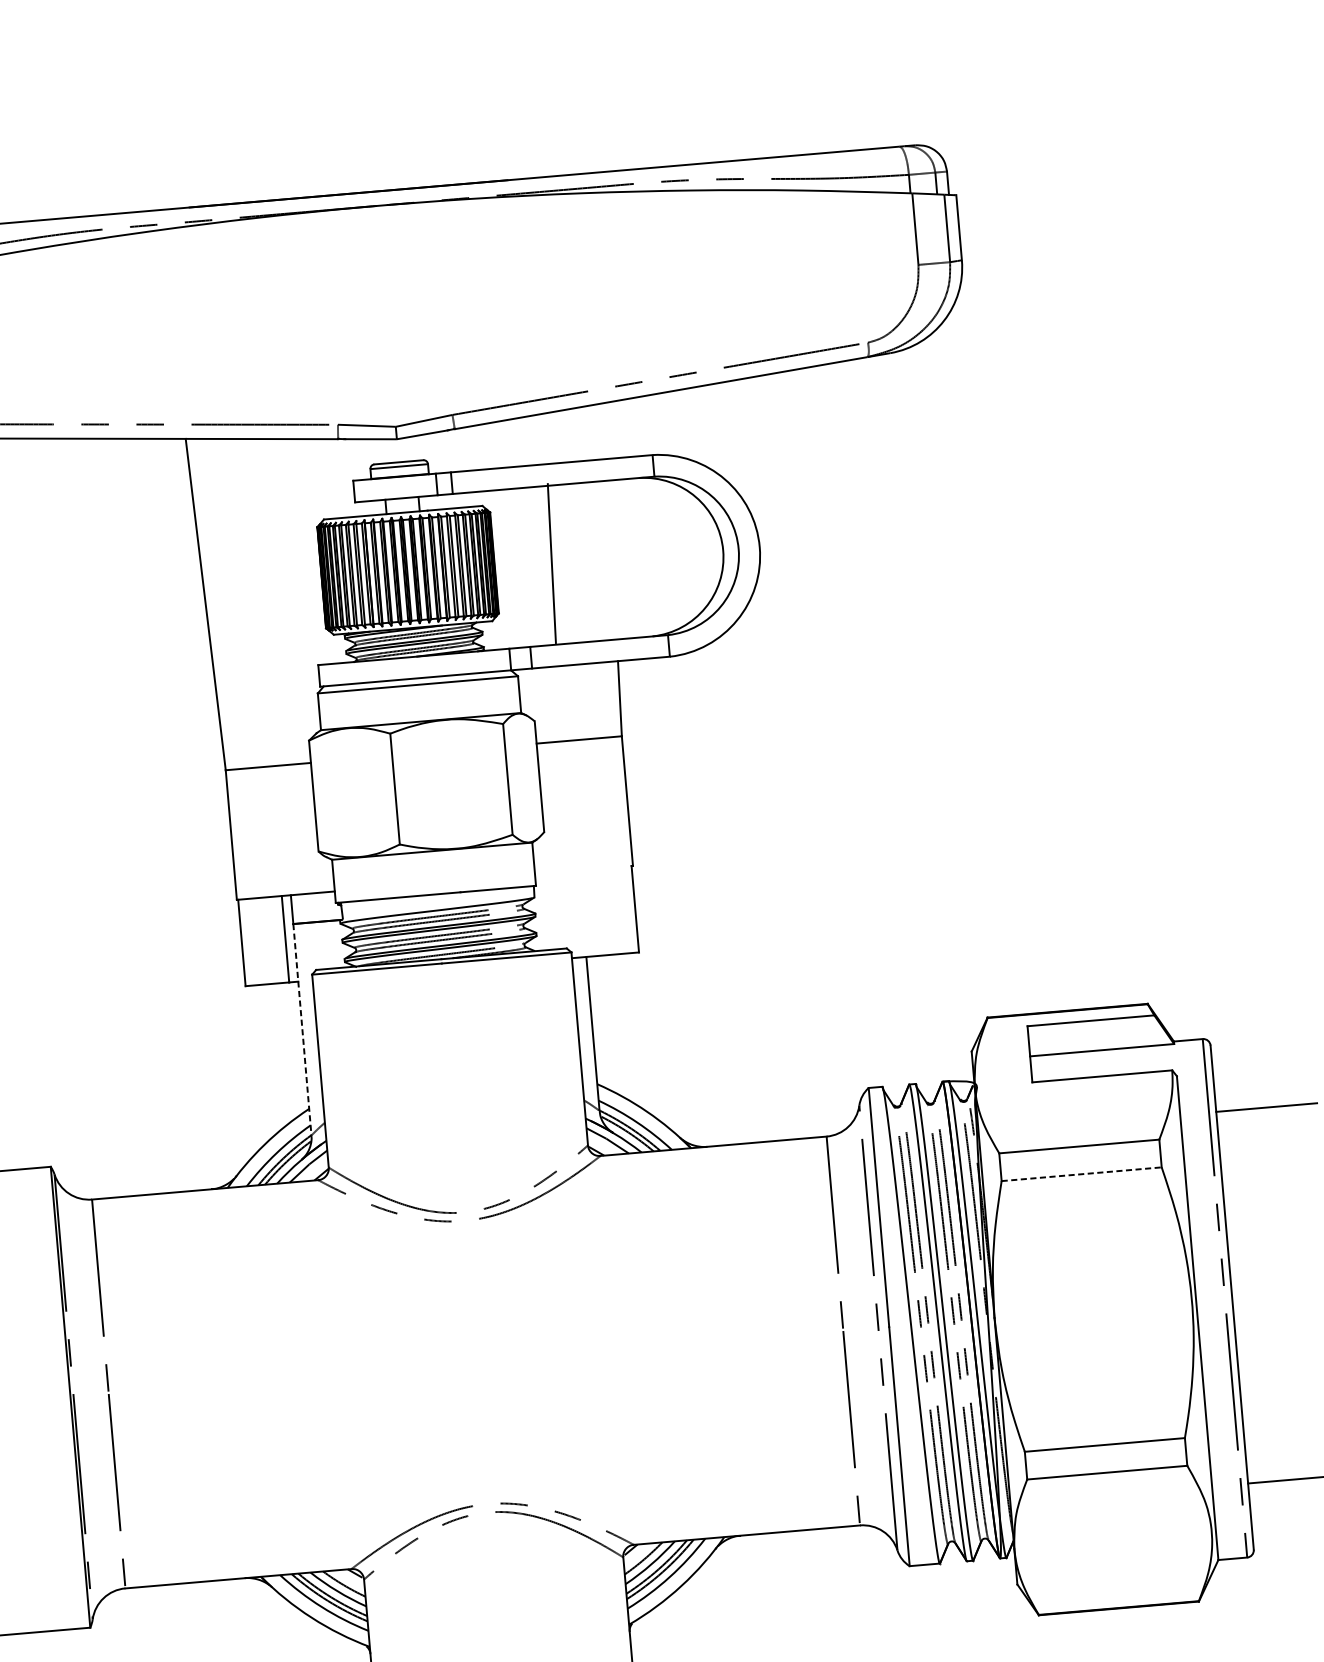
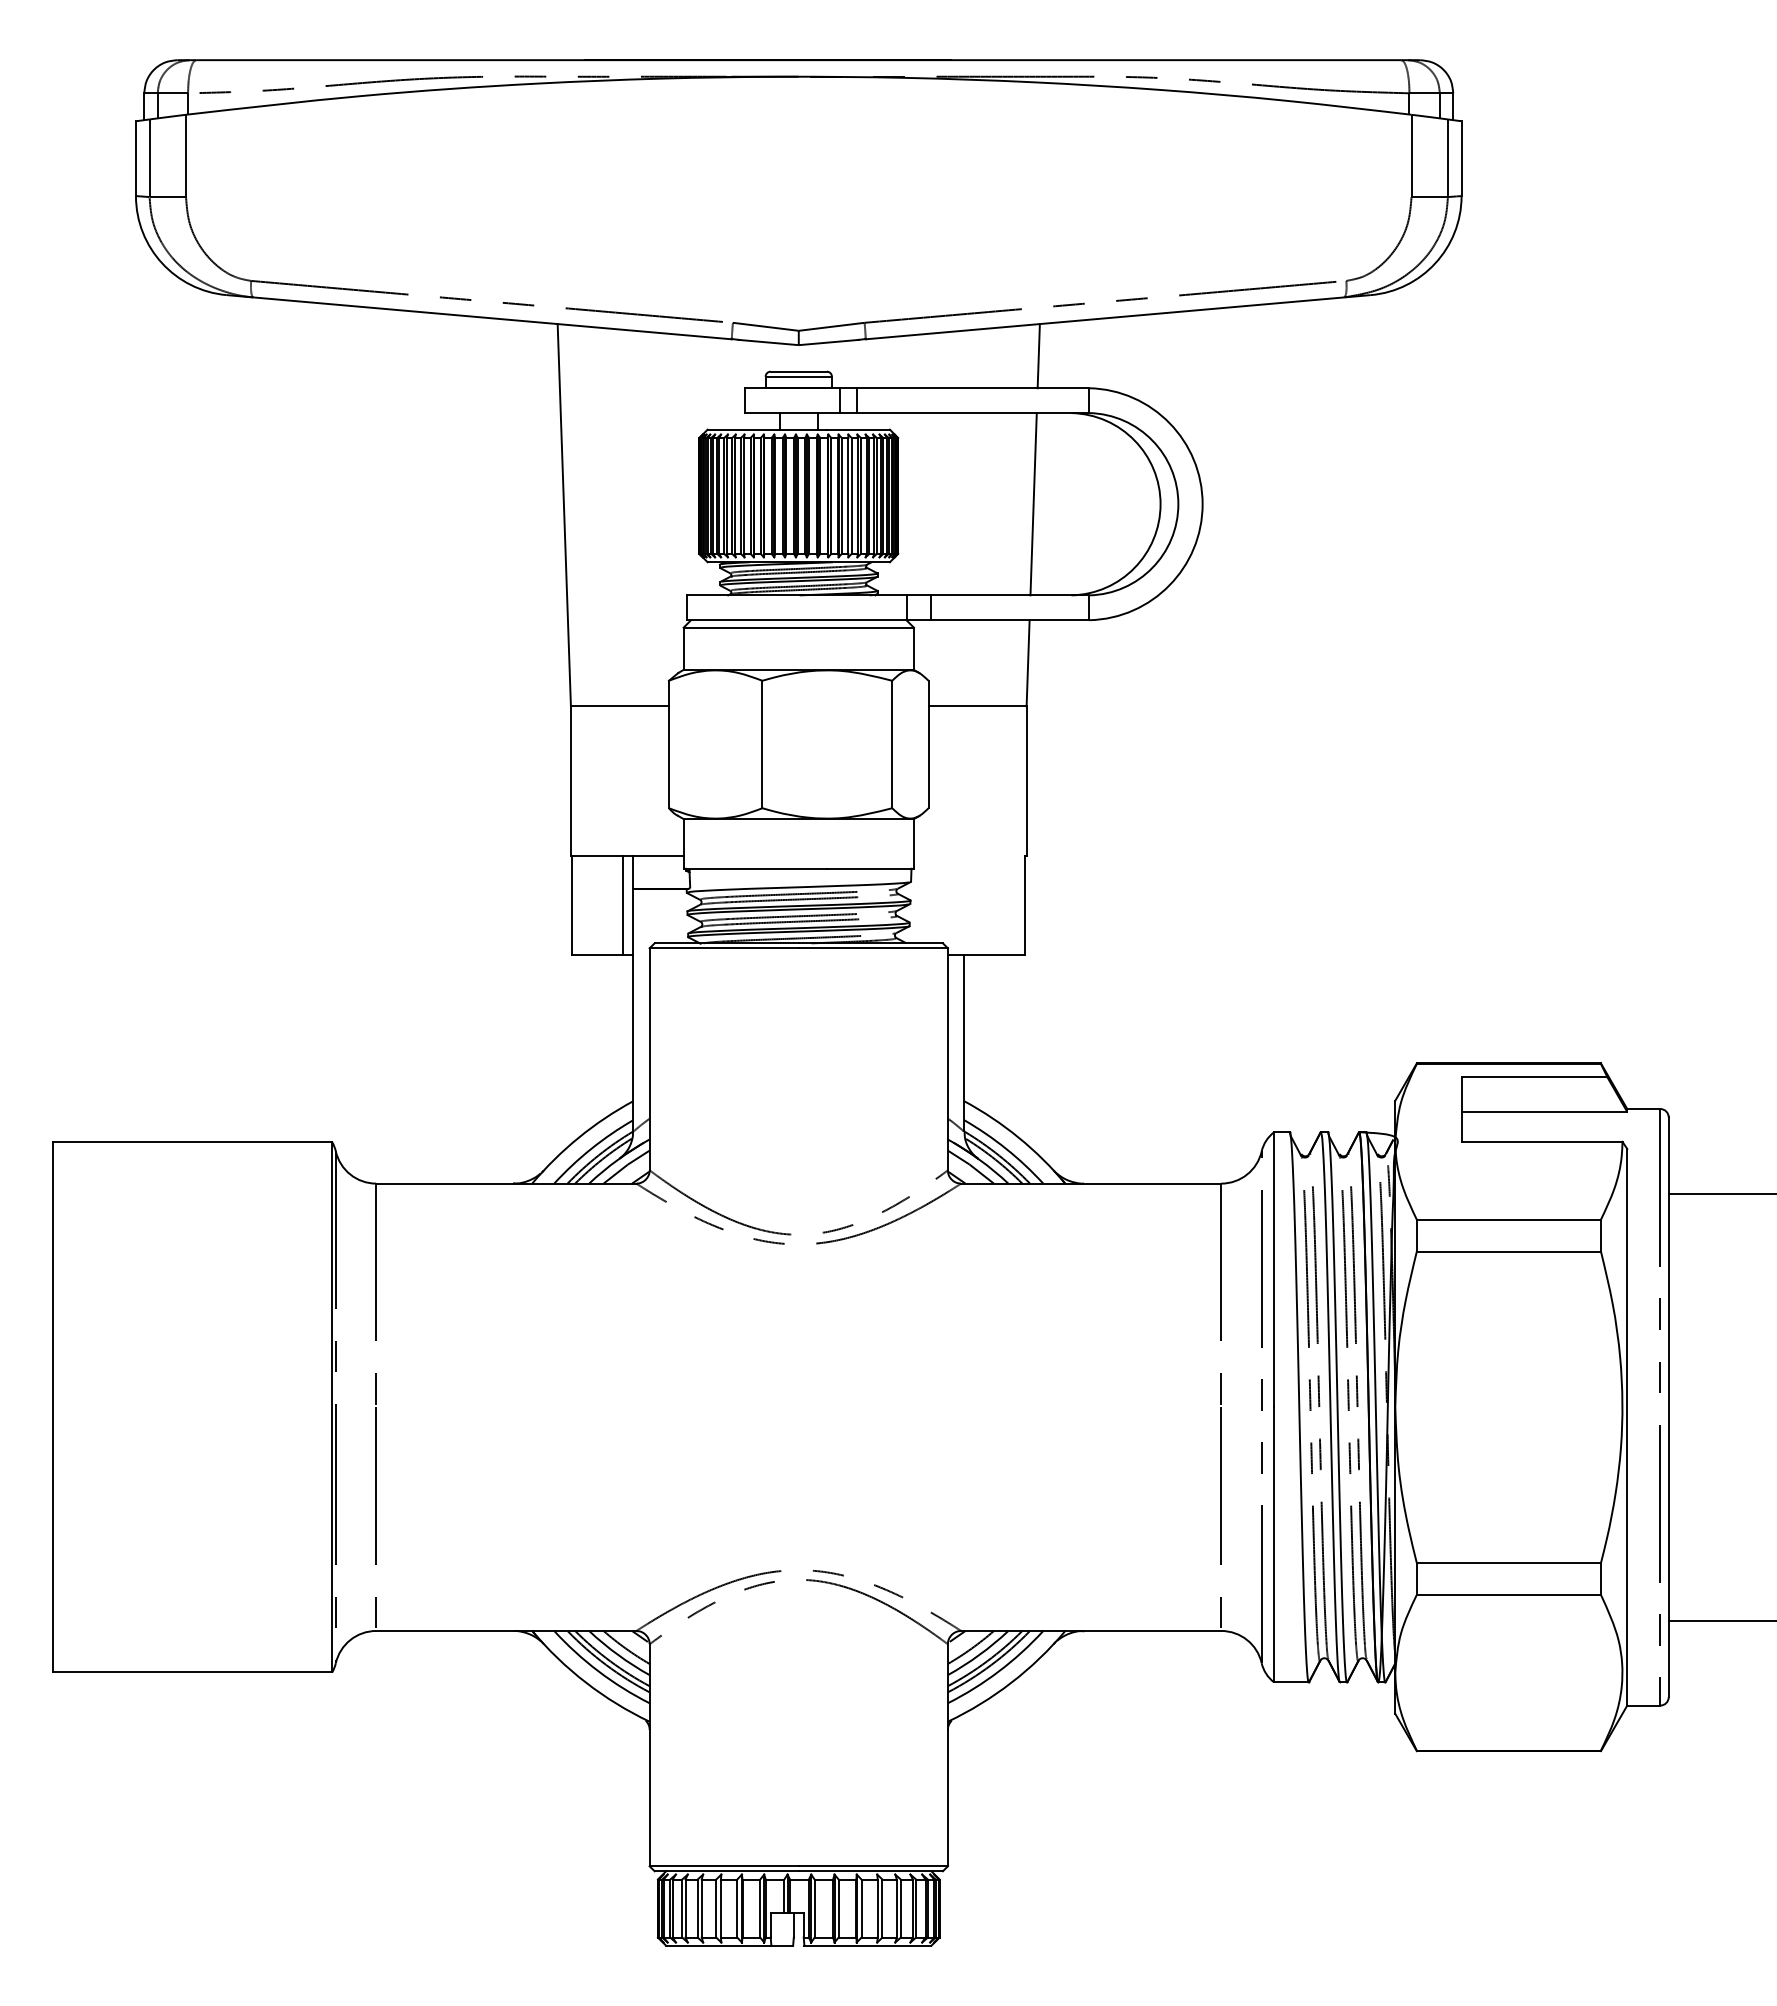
line: (606, 431) -> (1038, 356), added
line: (551, 563) -> (1033, 504), moved
line: (302, 1029) -> (633, 1010), dashed -> solid
line: (1082, 1174) -> (1509, 1251), dashed -> solid

